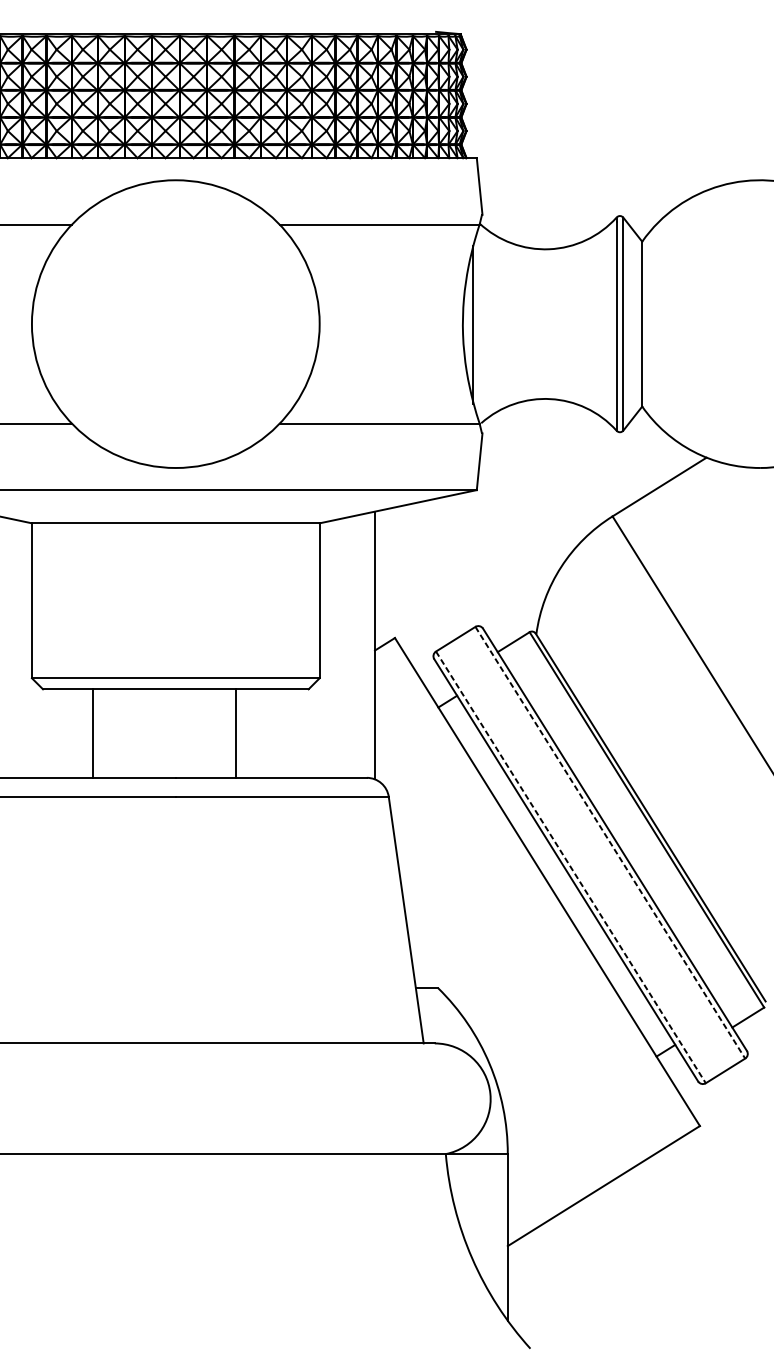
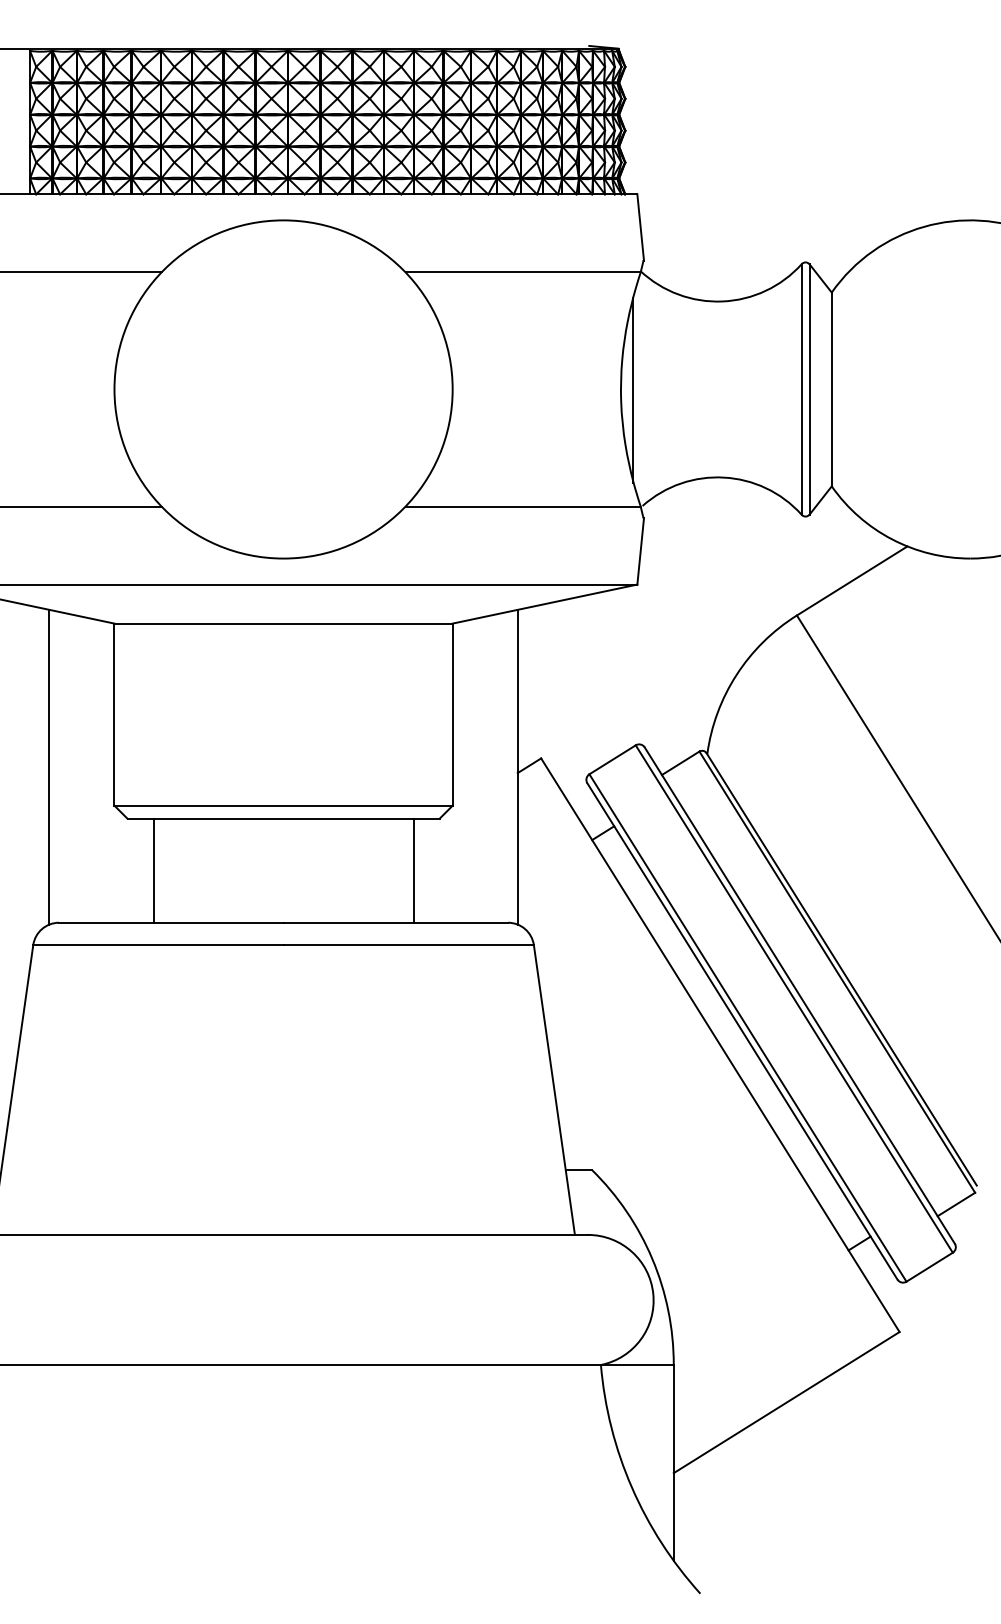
line: (93, 733) -> (153, 870), moved
line: (236, 733) -> (413, 870), moved
line: (610, 843) -> (794, 999), dashed -> solid
line: (571, 867) -> (748, 1028), dashed -> solid

